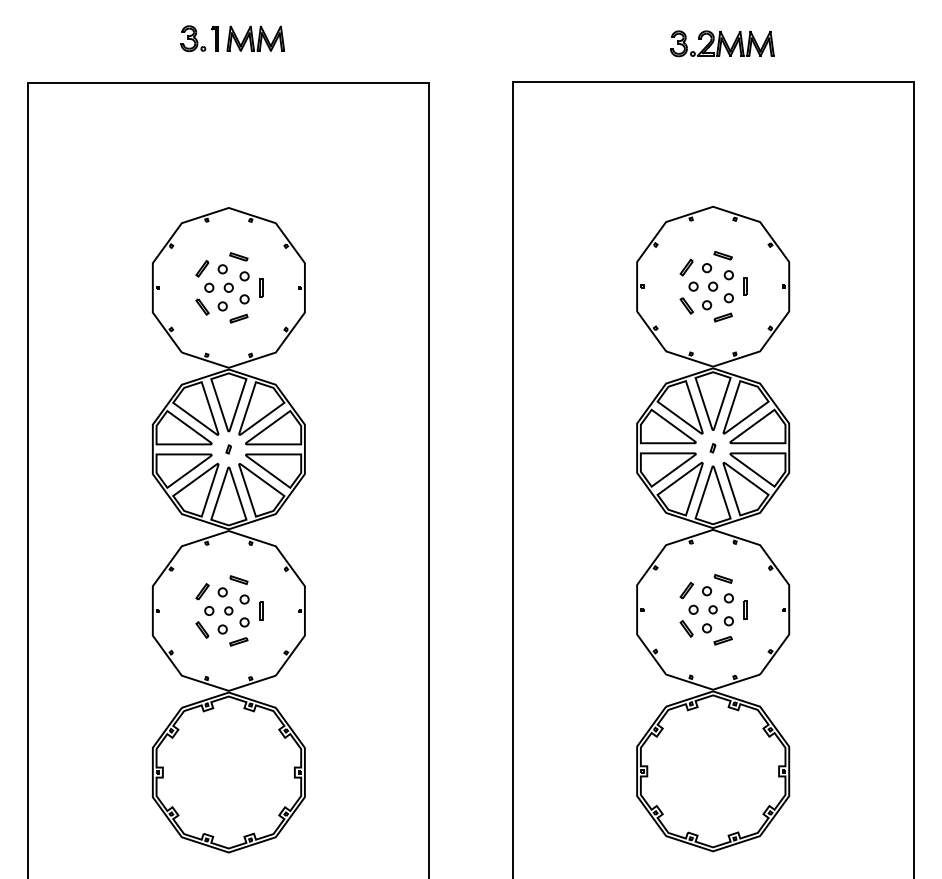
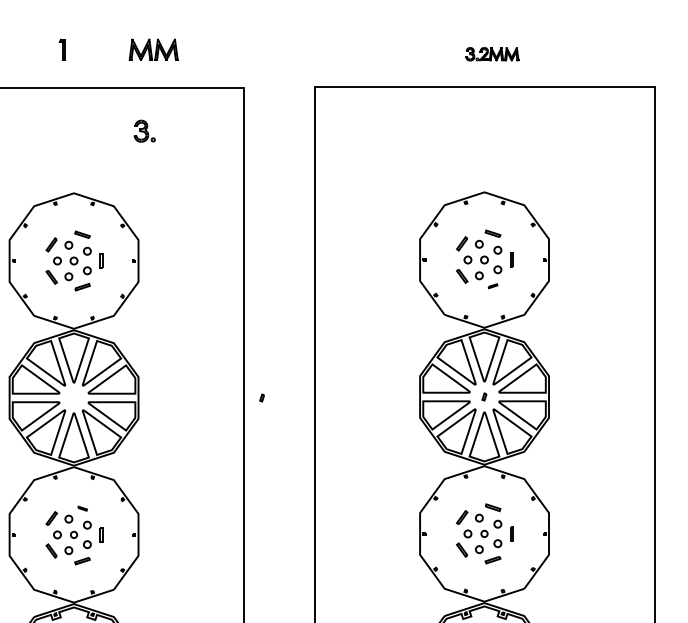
part: (193, 38) -> (144, 131), moved
part: (255, 38) -> (153, 49), moved
part: (722, 43) -> (492, 53), size x0.6
part: (722, 317) -> (492, 286), size x0.6
part: (228, 449) -> (261, 398), moved
part: (238, 579) -> (82, 508), size x0.6

